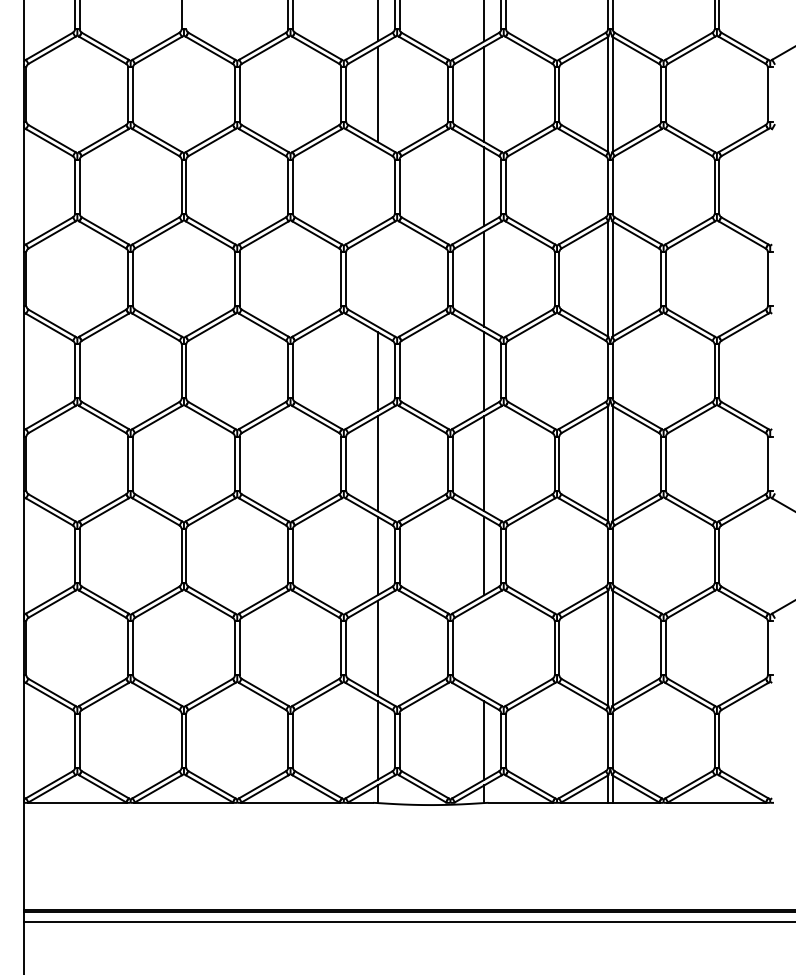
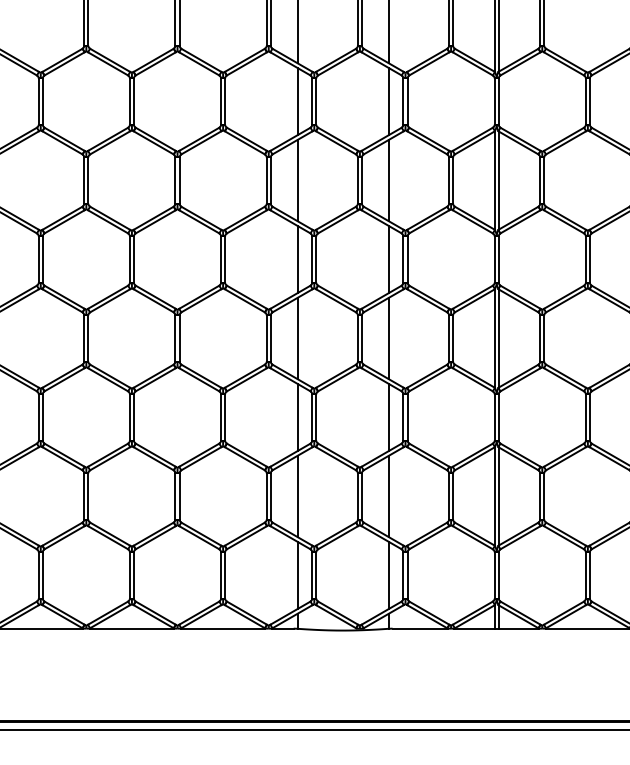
line: (377, 186) -> (297, 101), added
line: (377, 278) -> (297, 180), added
line: (484, 647) -> (389, 495), added

